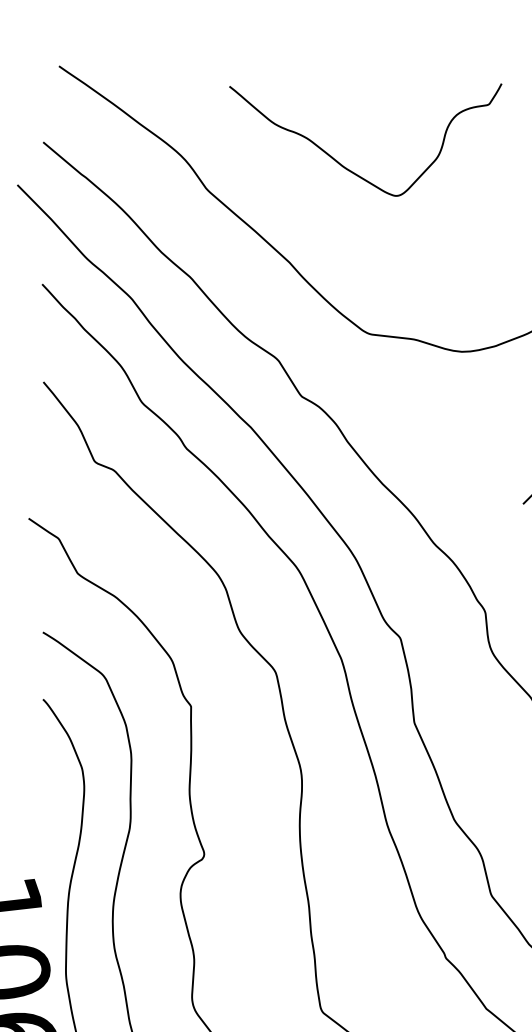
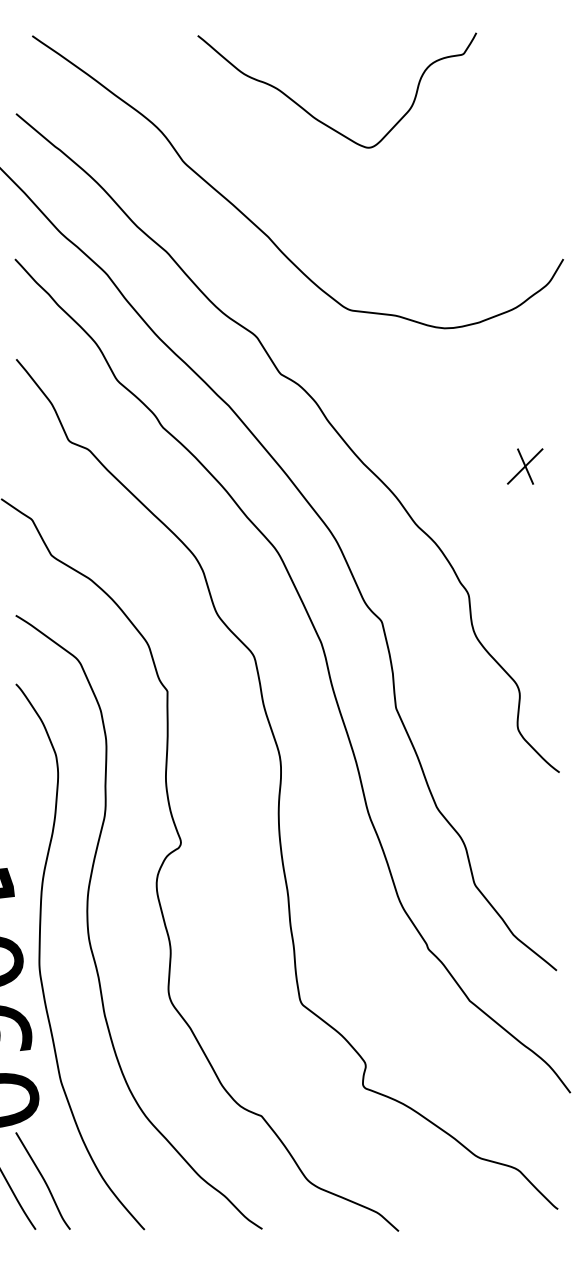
curve: (346, 167) -> (317, 118), moved

